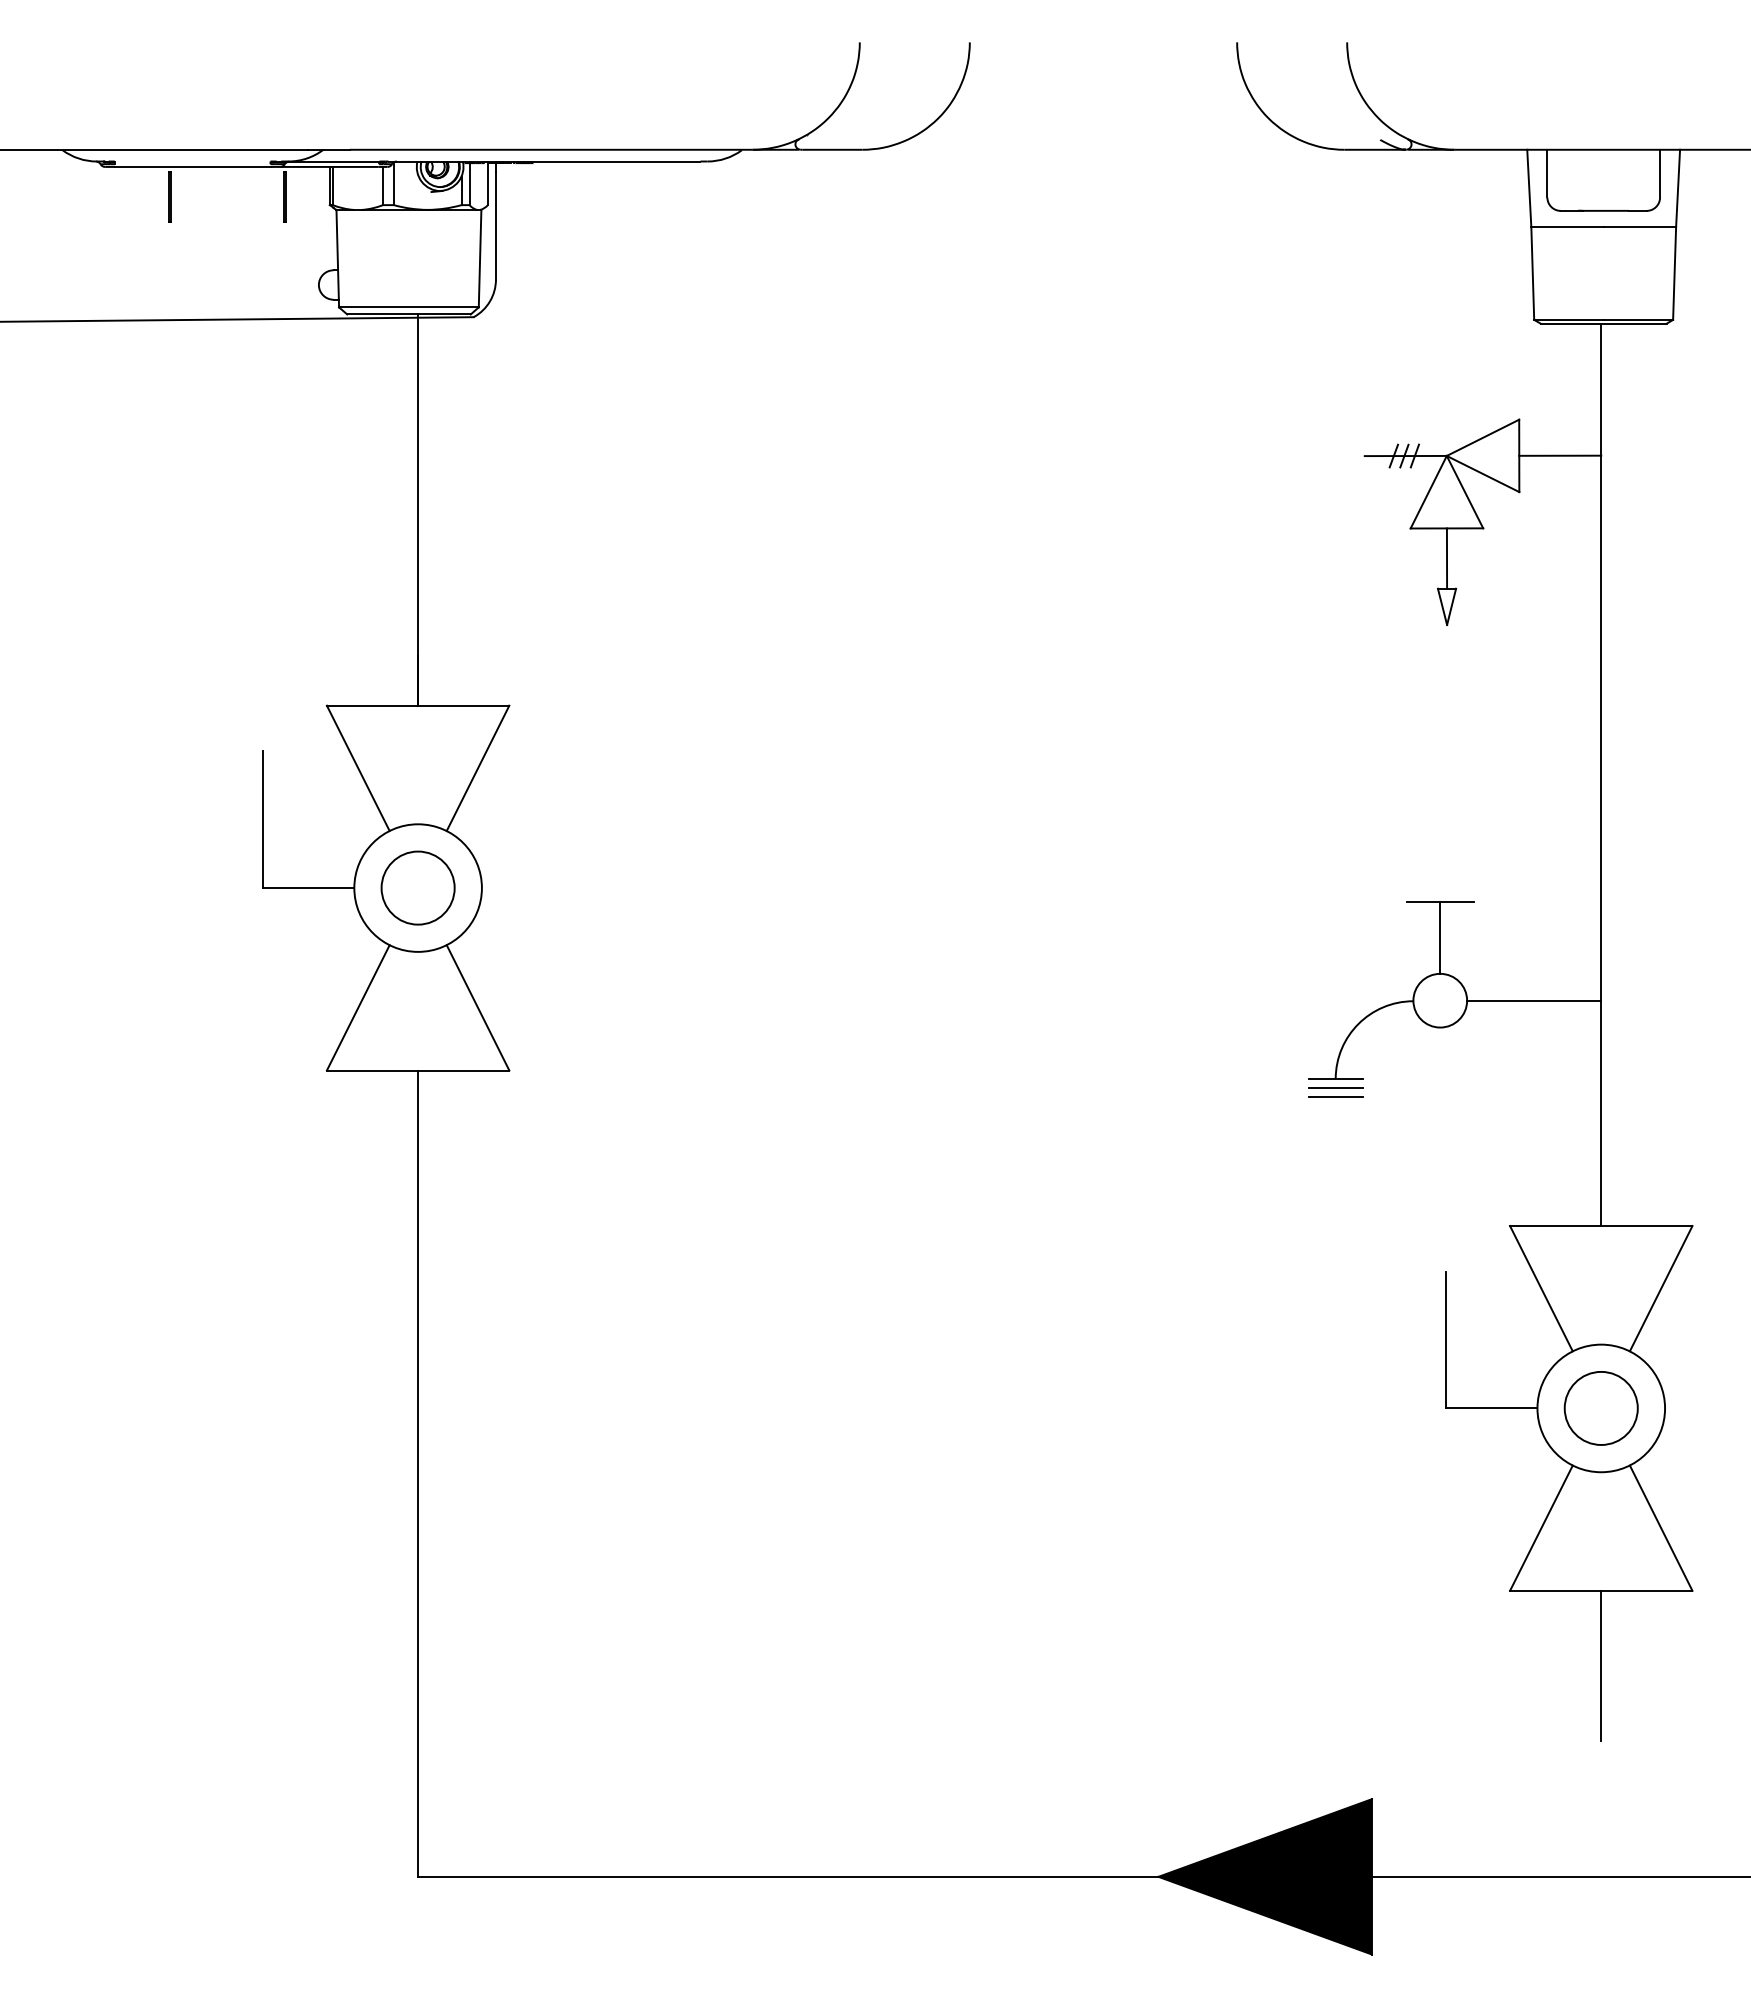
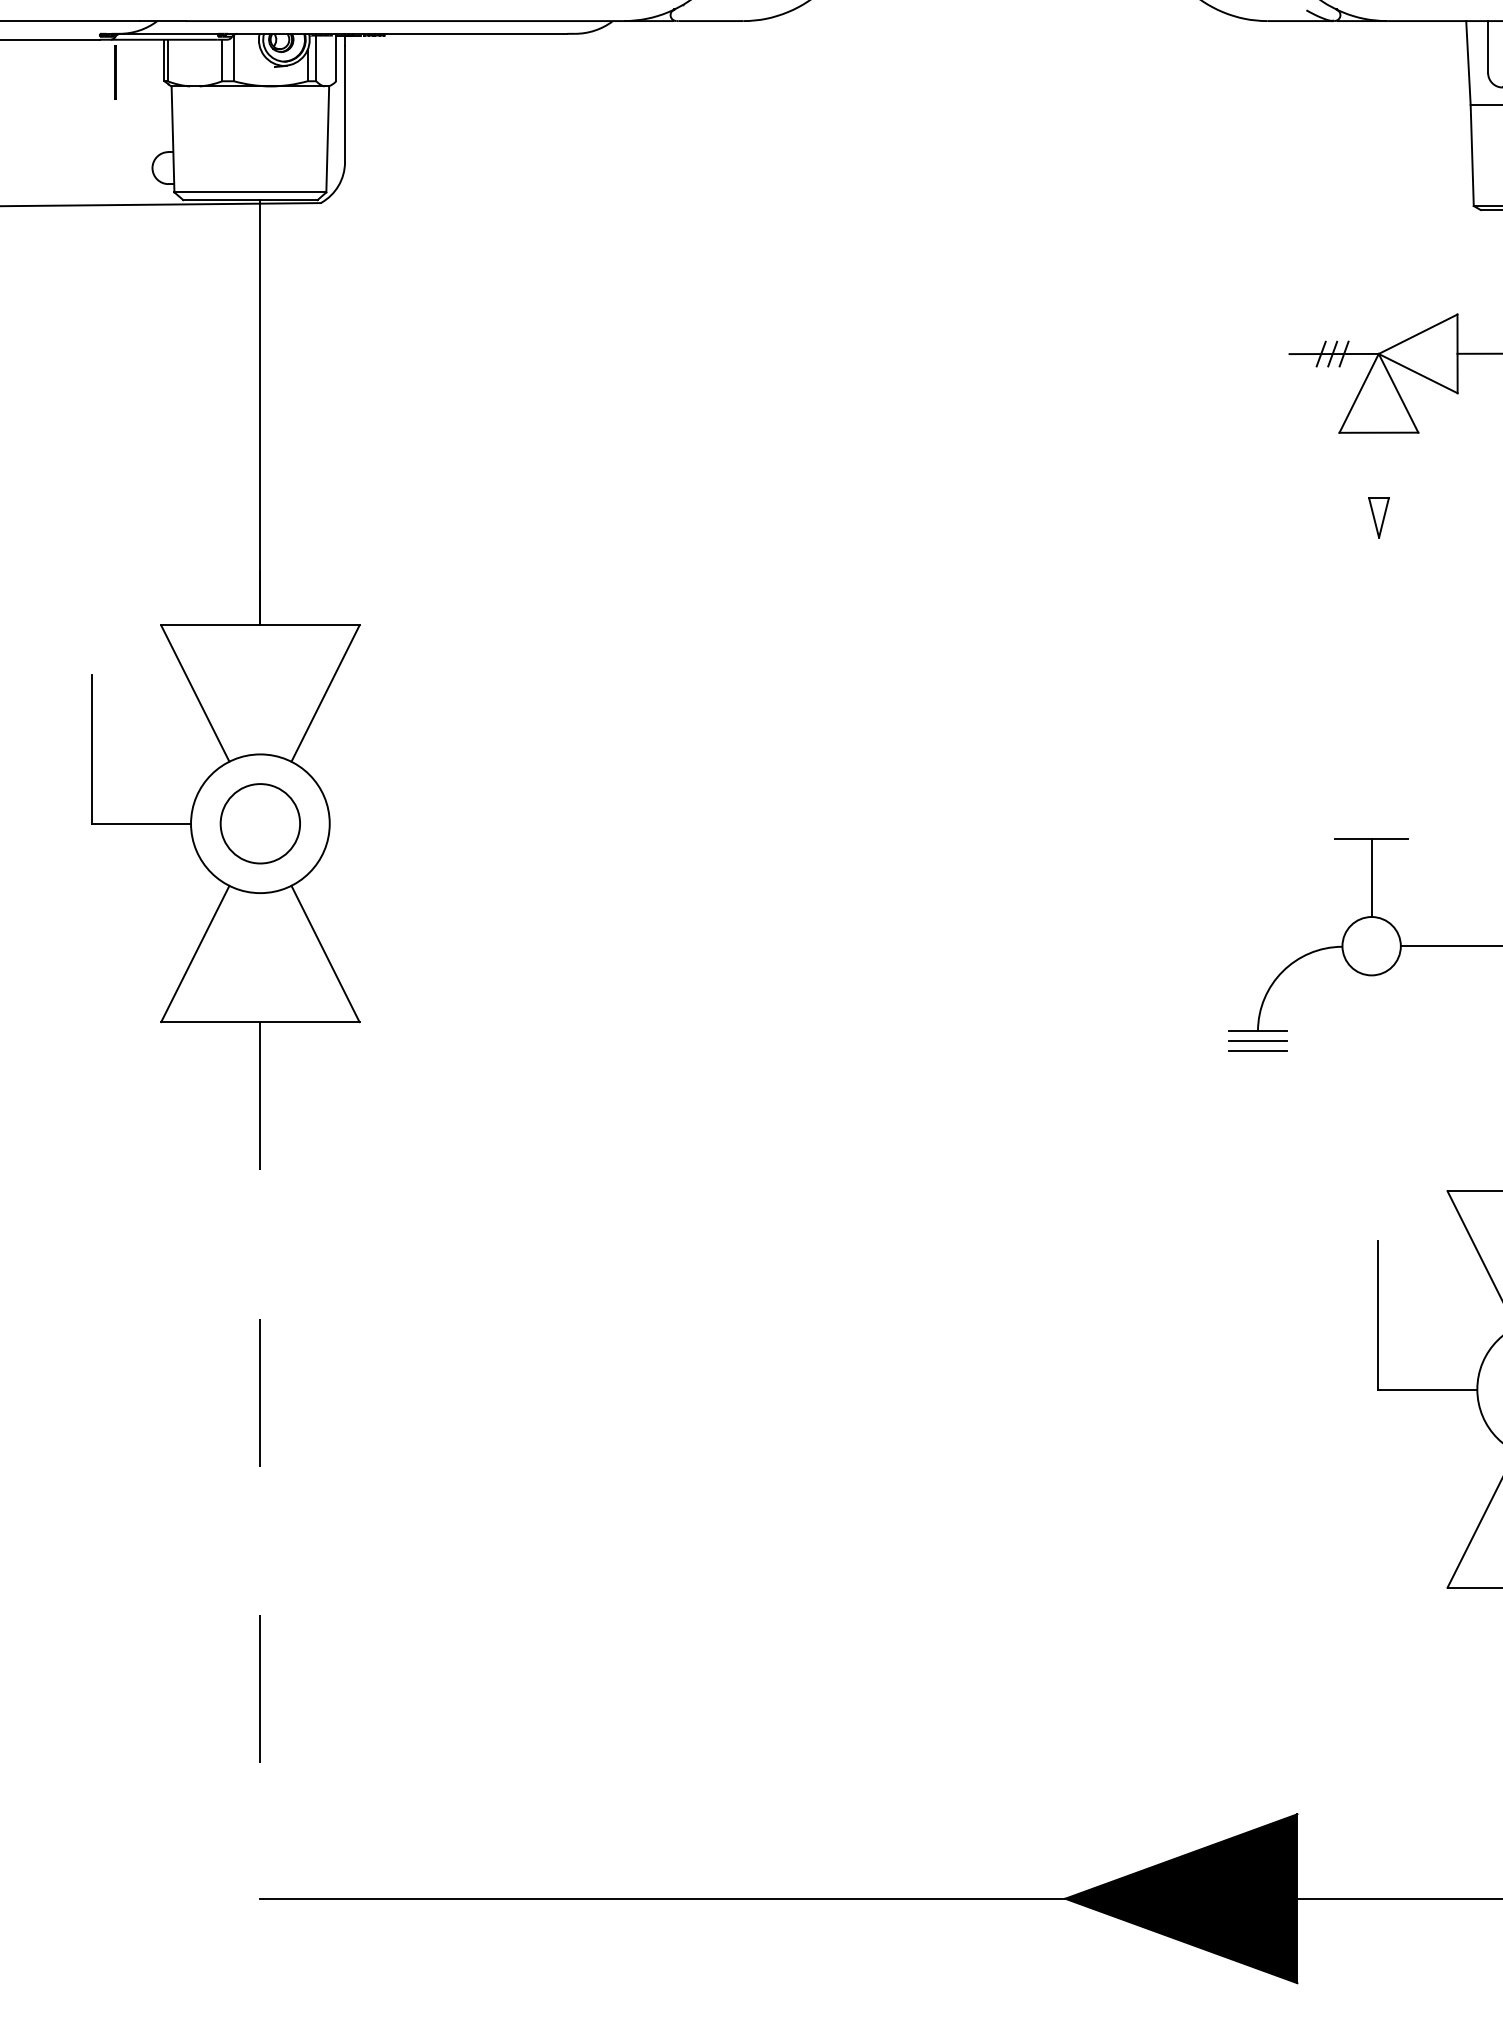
line: (1446, 558) -> (1378, 465), removed
line: (418, 1474) -> (260, 1461), solid -> dashed

